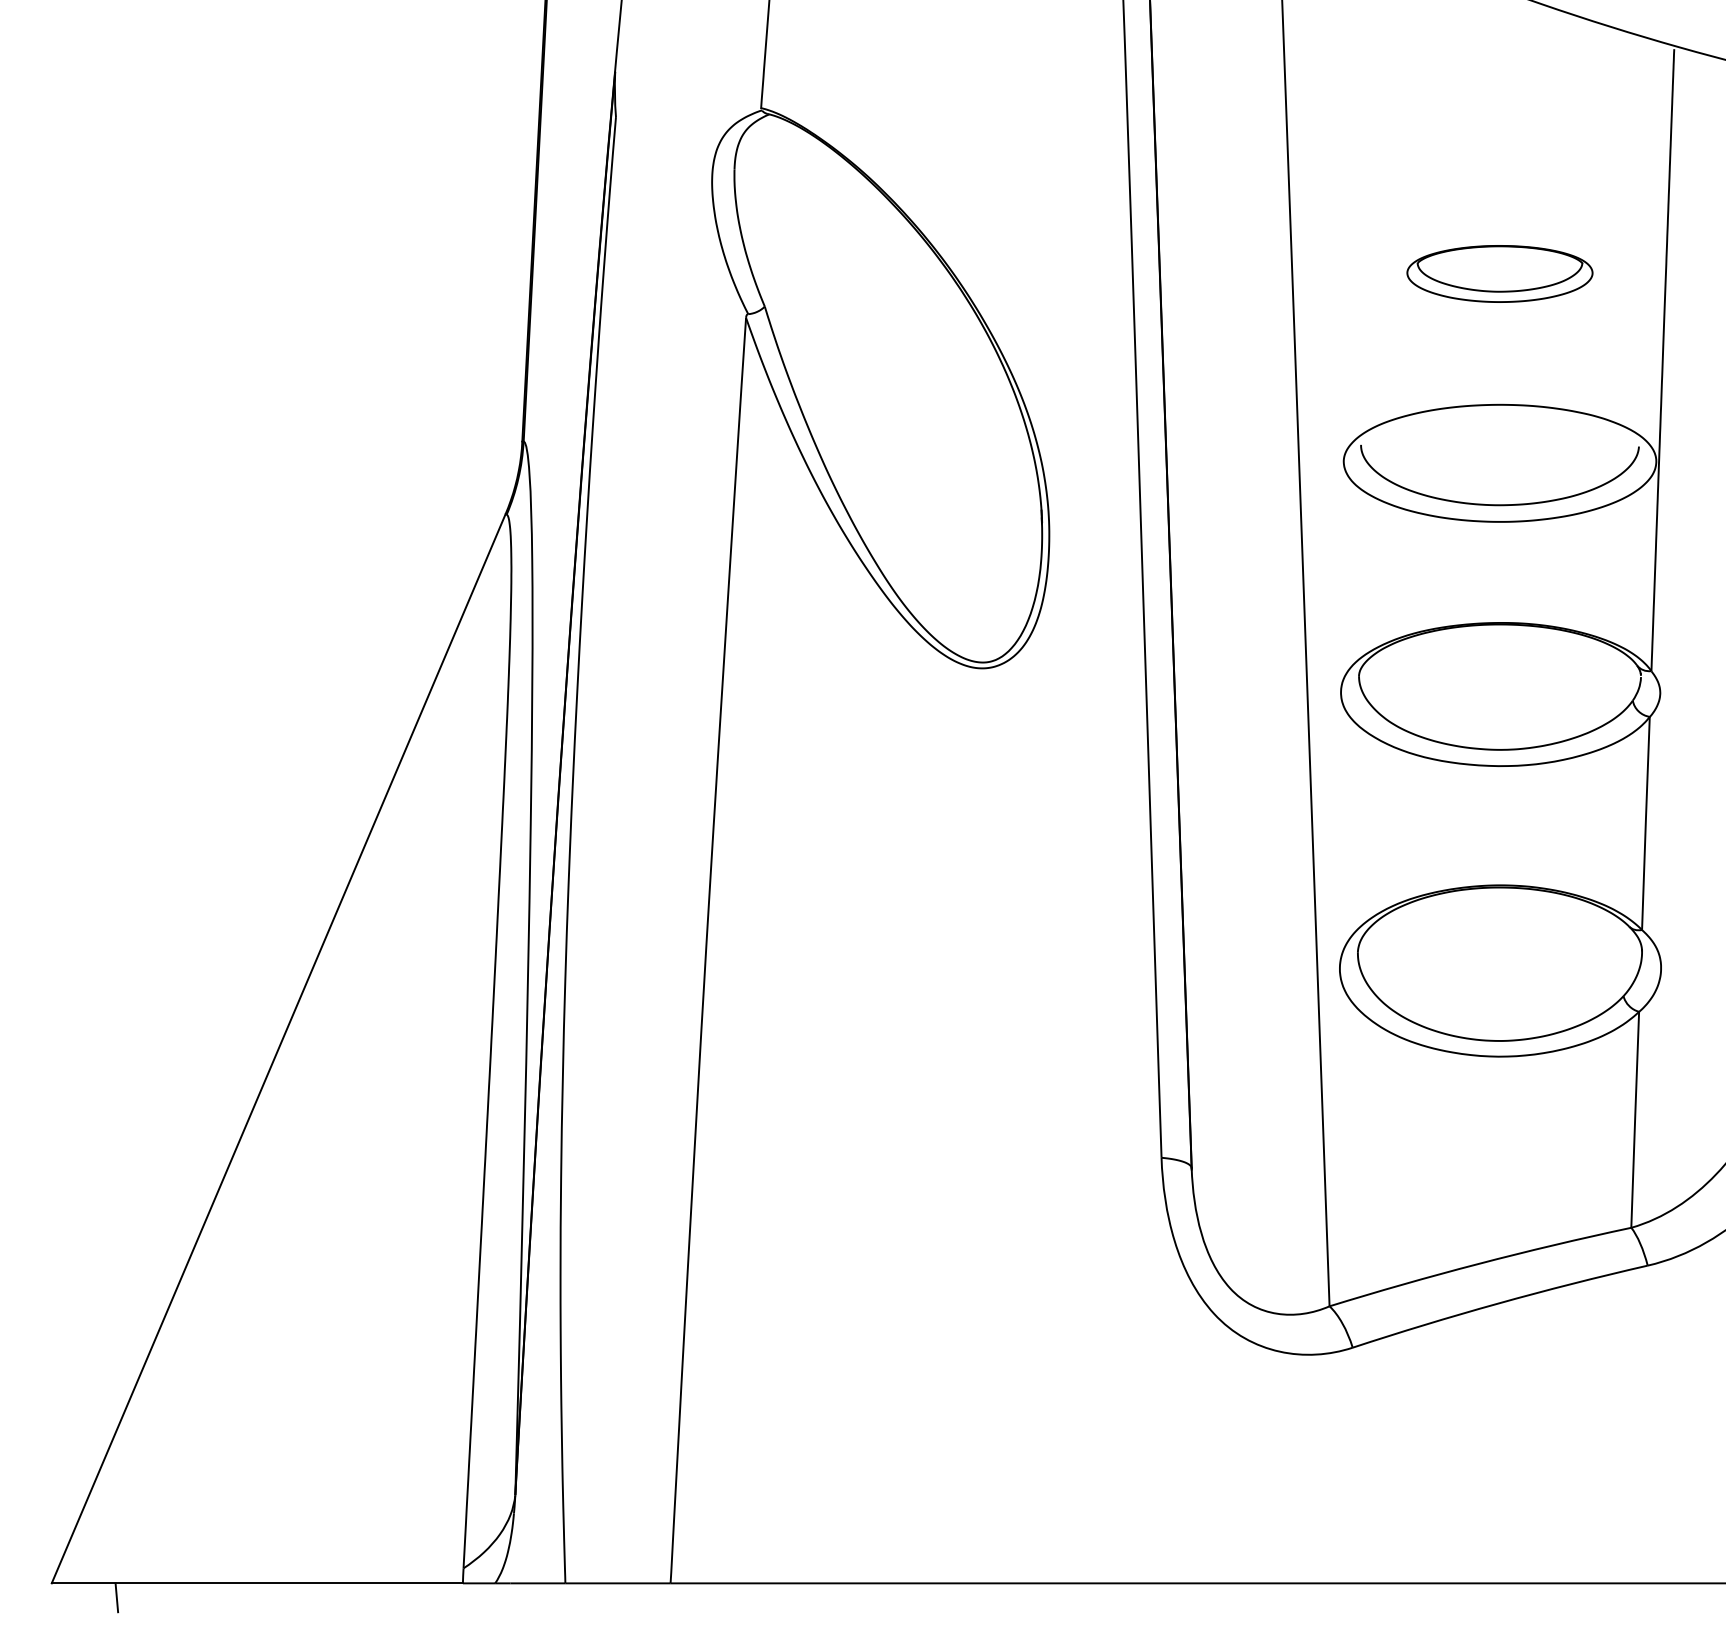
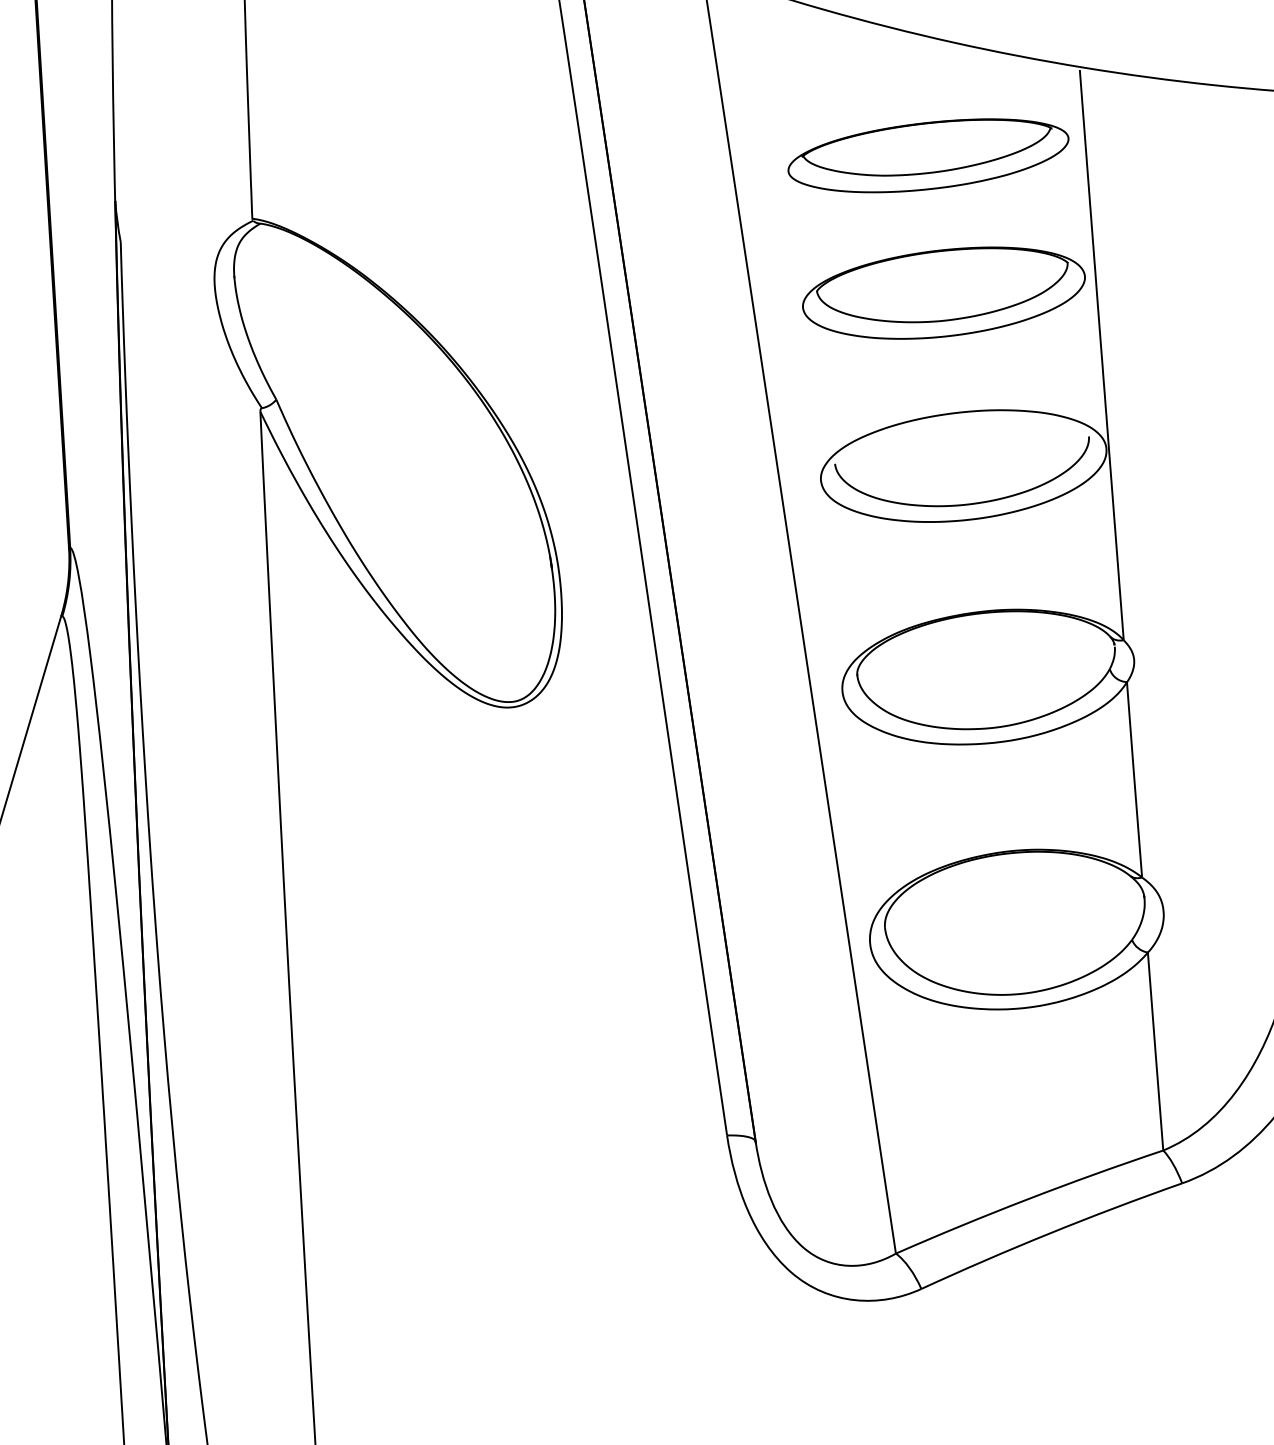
part: (1499, 123) -> (928, 156), added
part: (1499, 273) -> (943, 292), size x1.67

